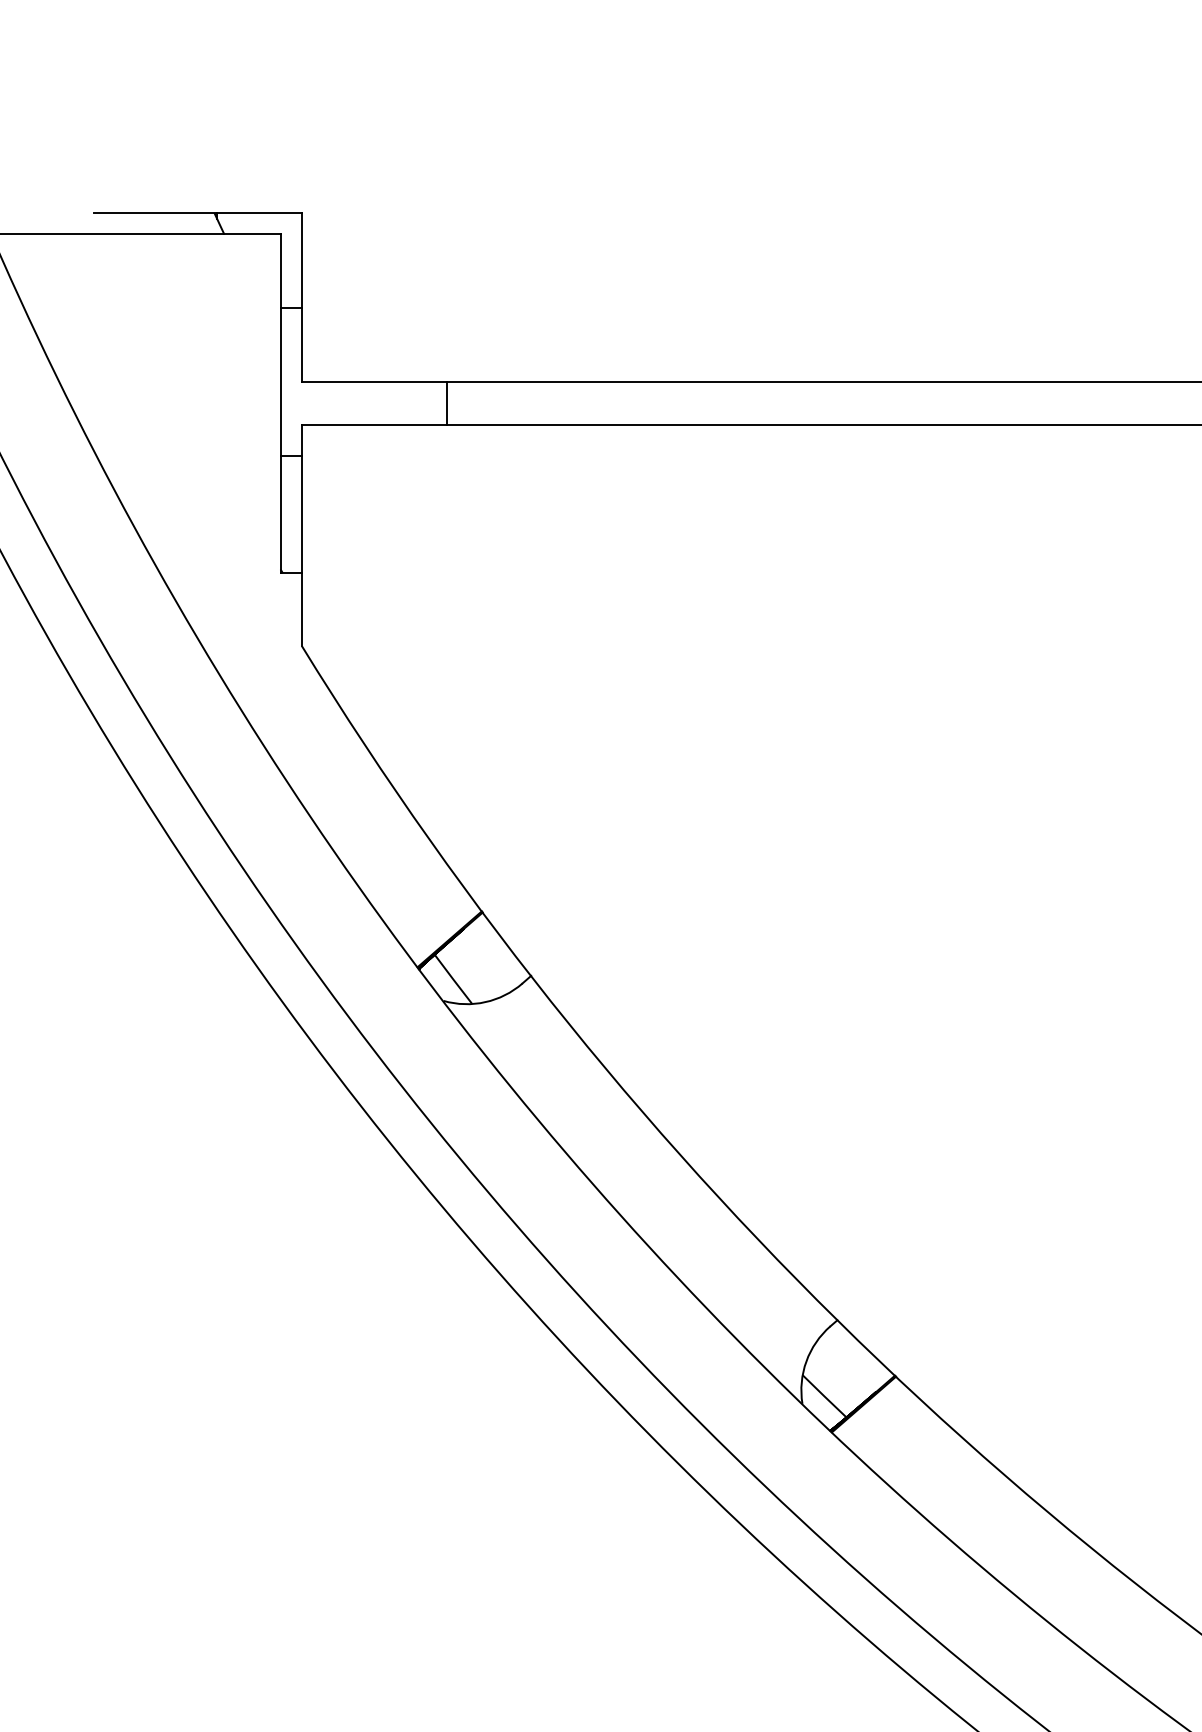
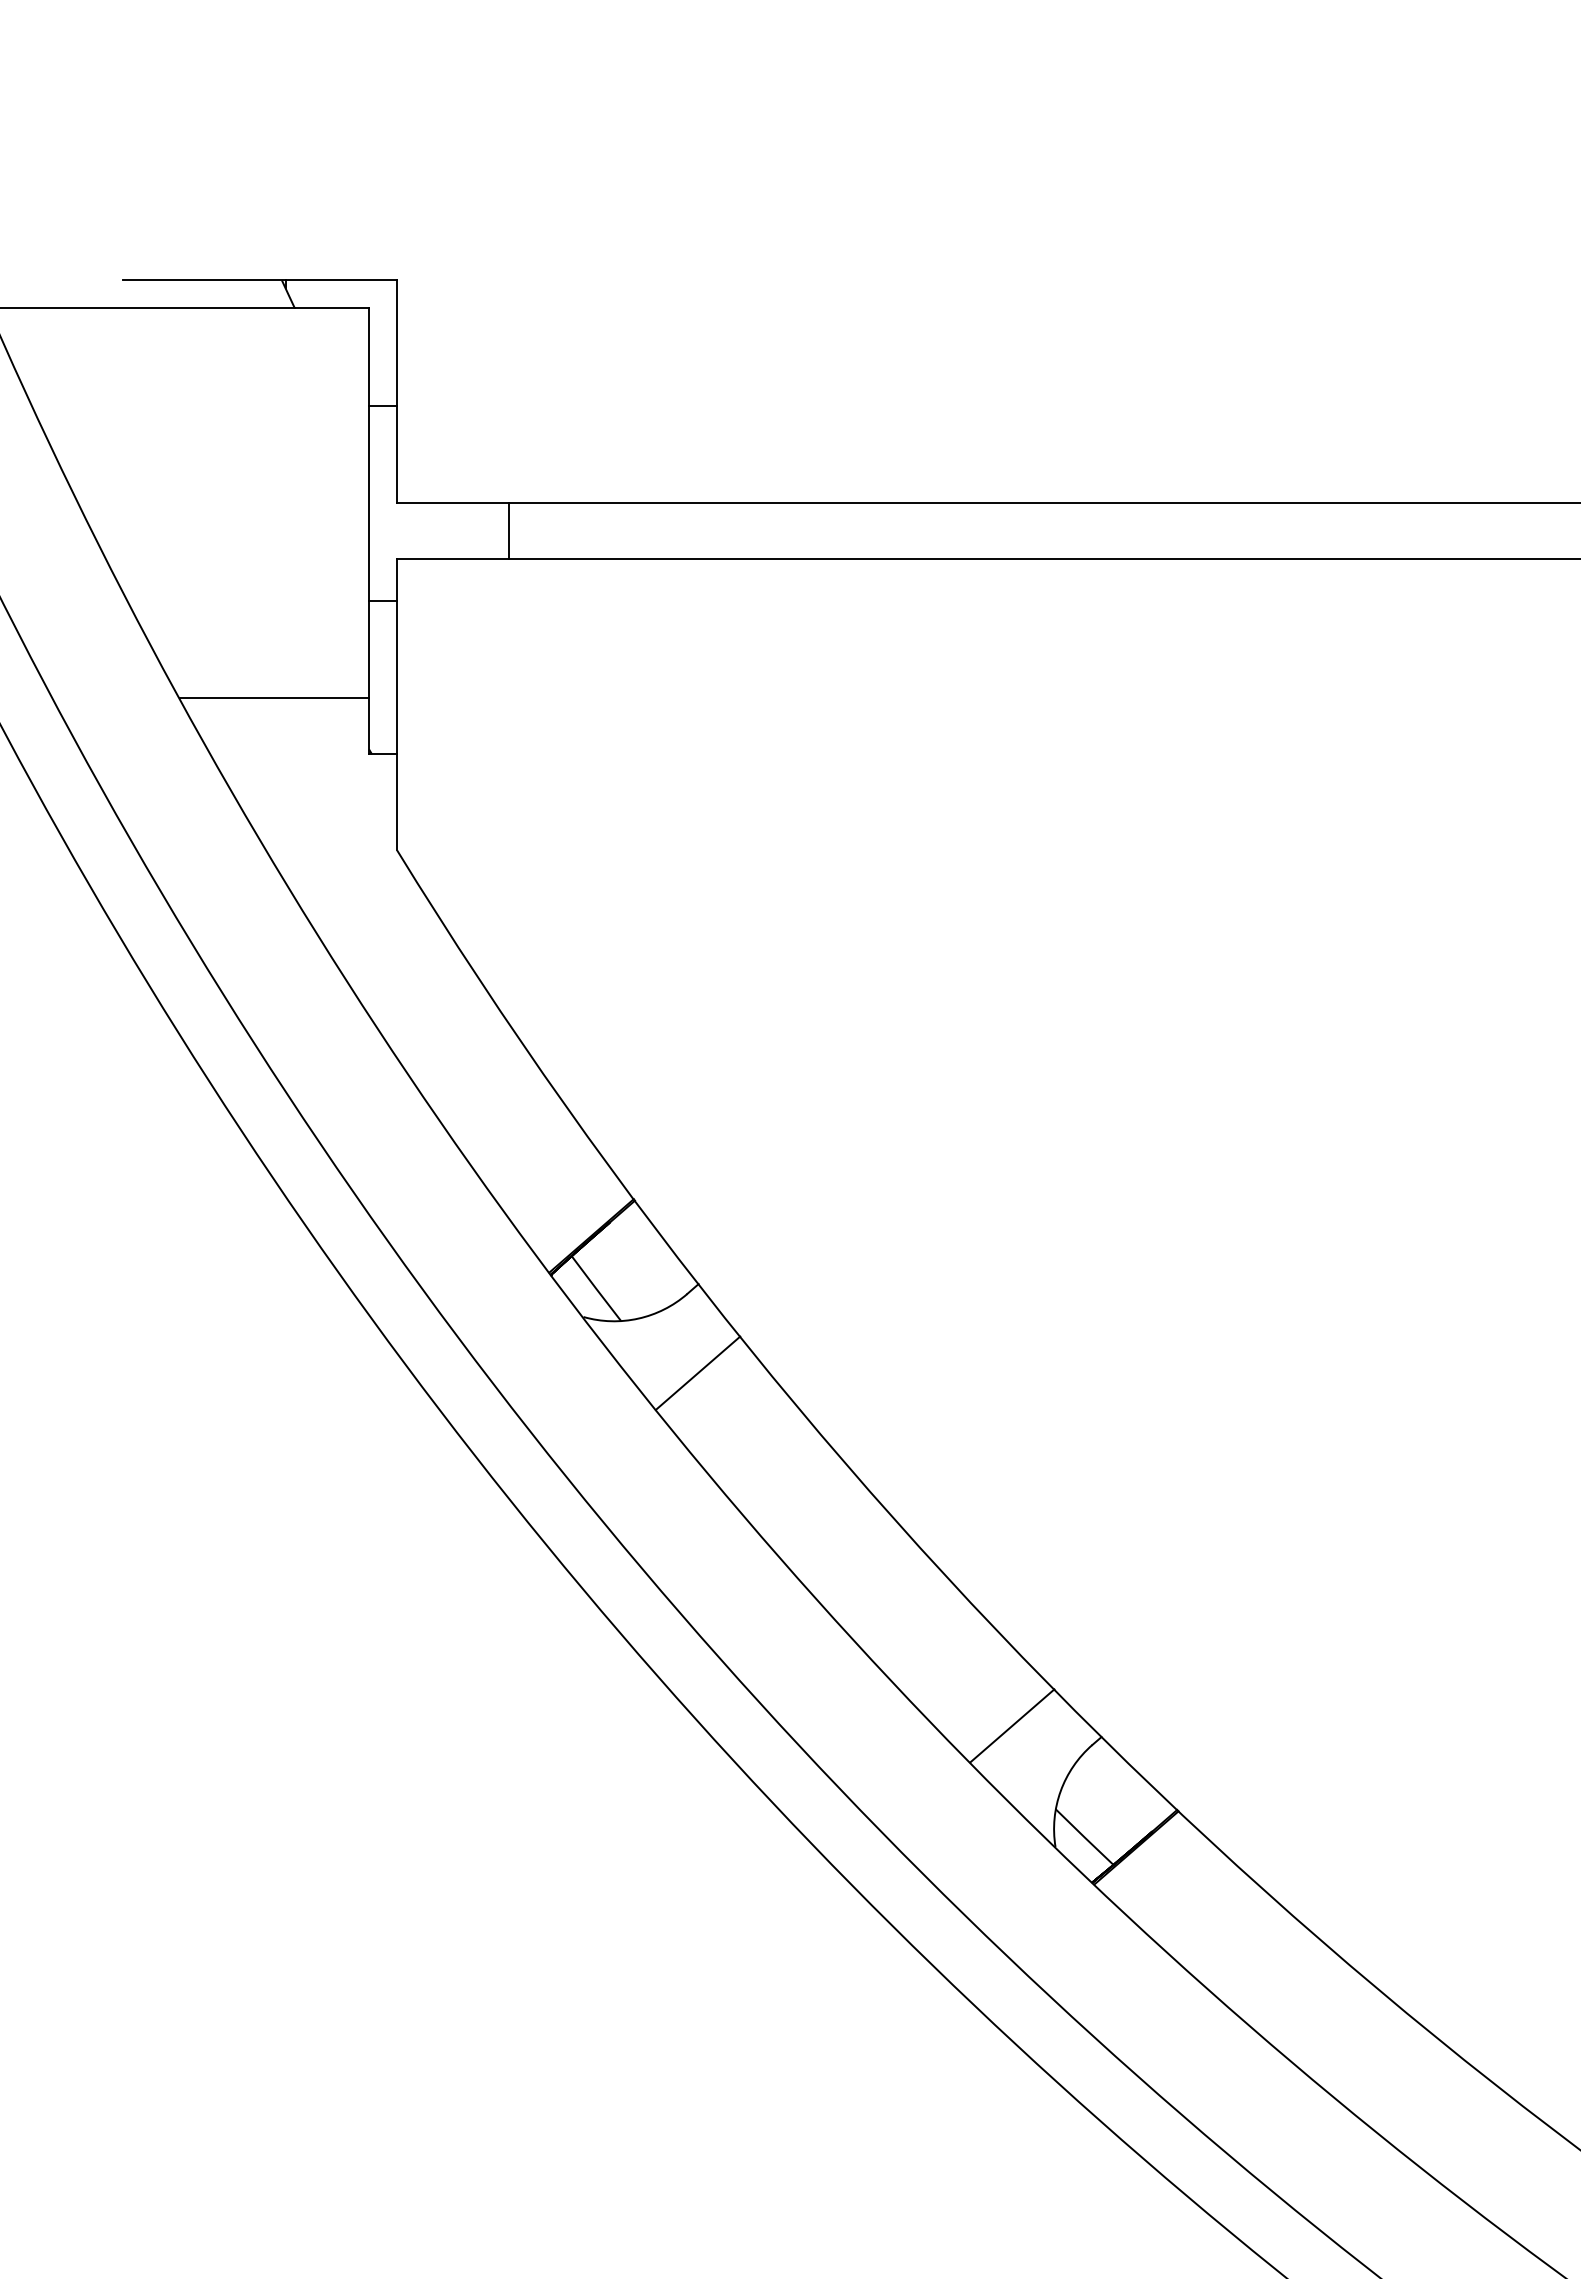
line: (446, 403) -> (508, 530), moved
line: (208, 530) -> (274, 698), added
line: (530, 1043) -> (697, 1372), added
line: (769, 1311) -> (1012, 1725), added

